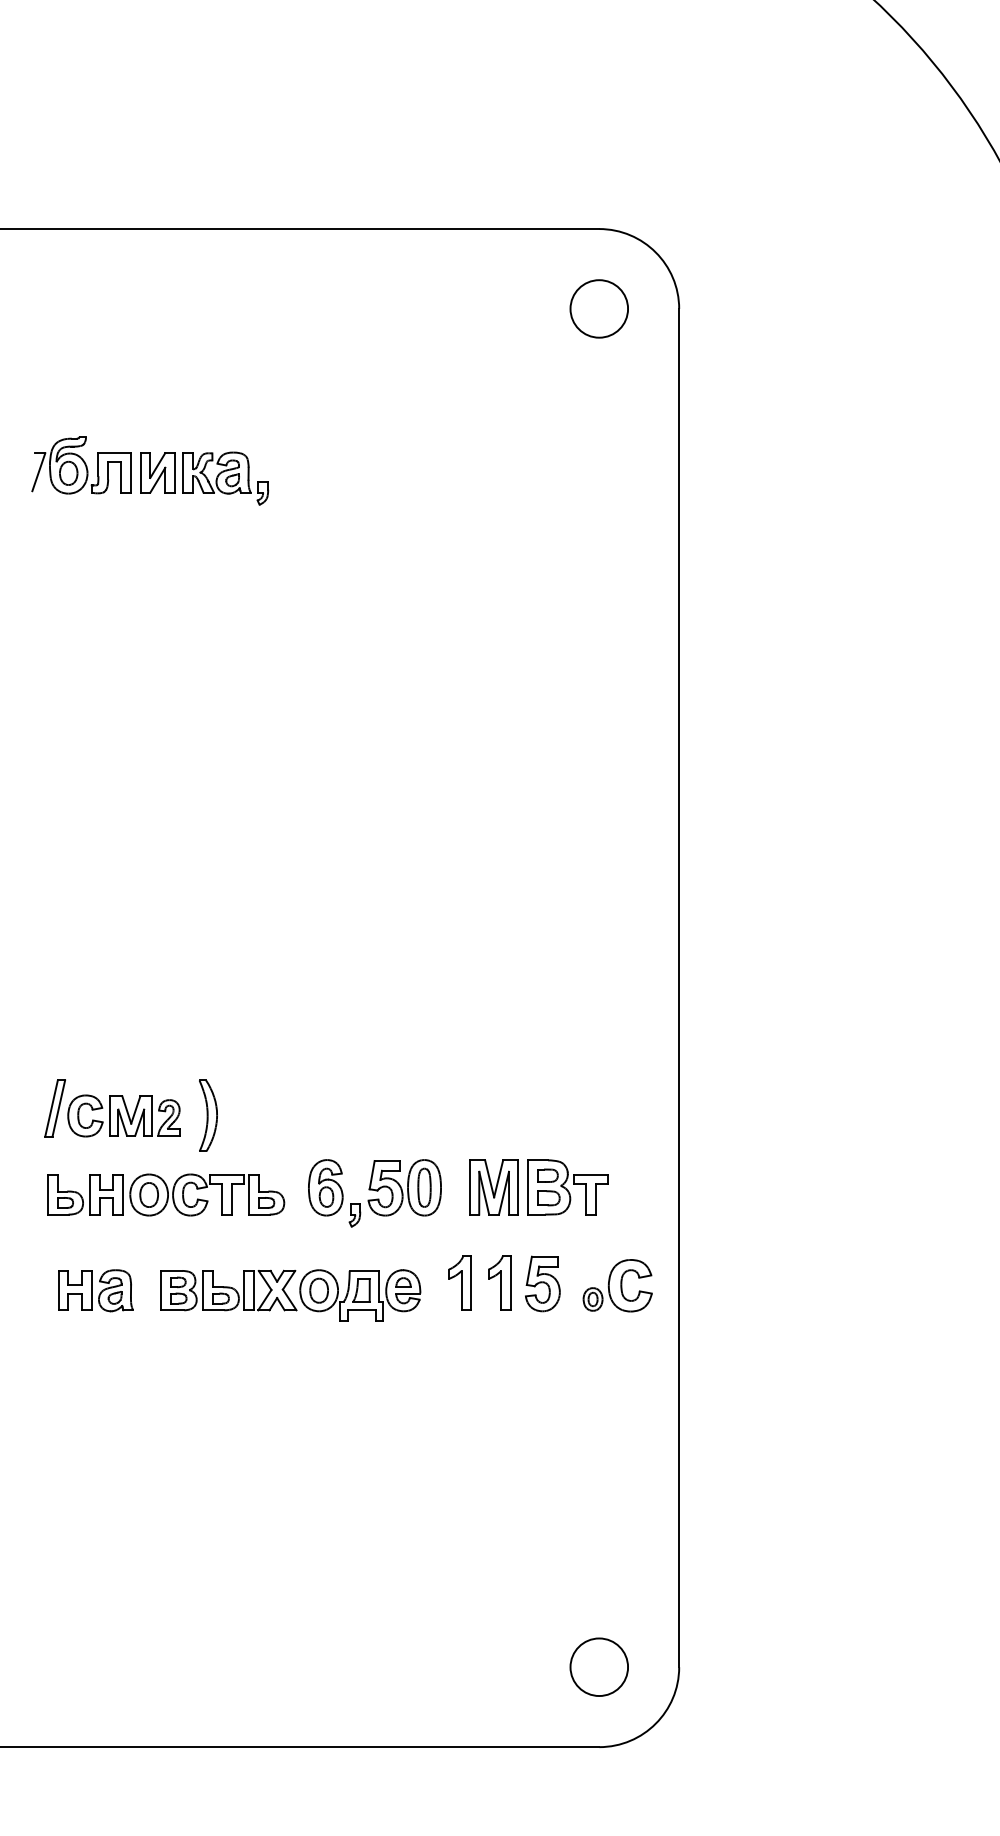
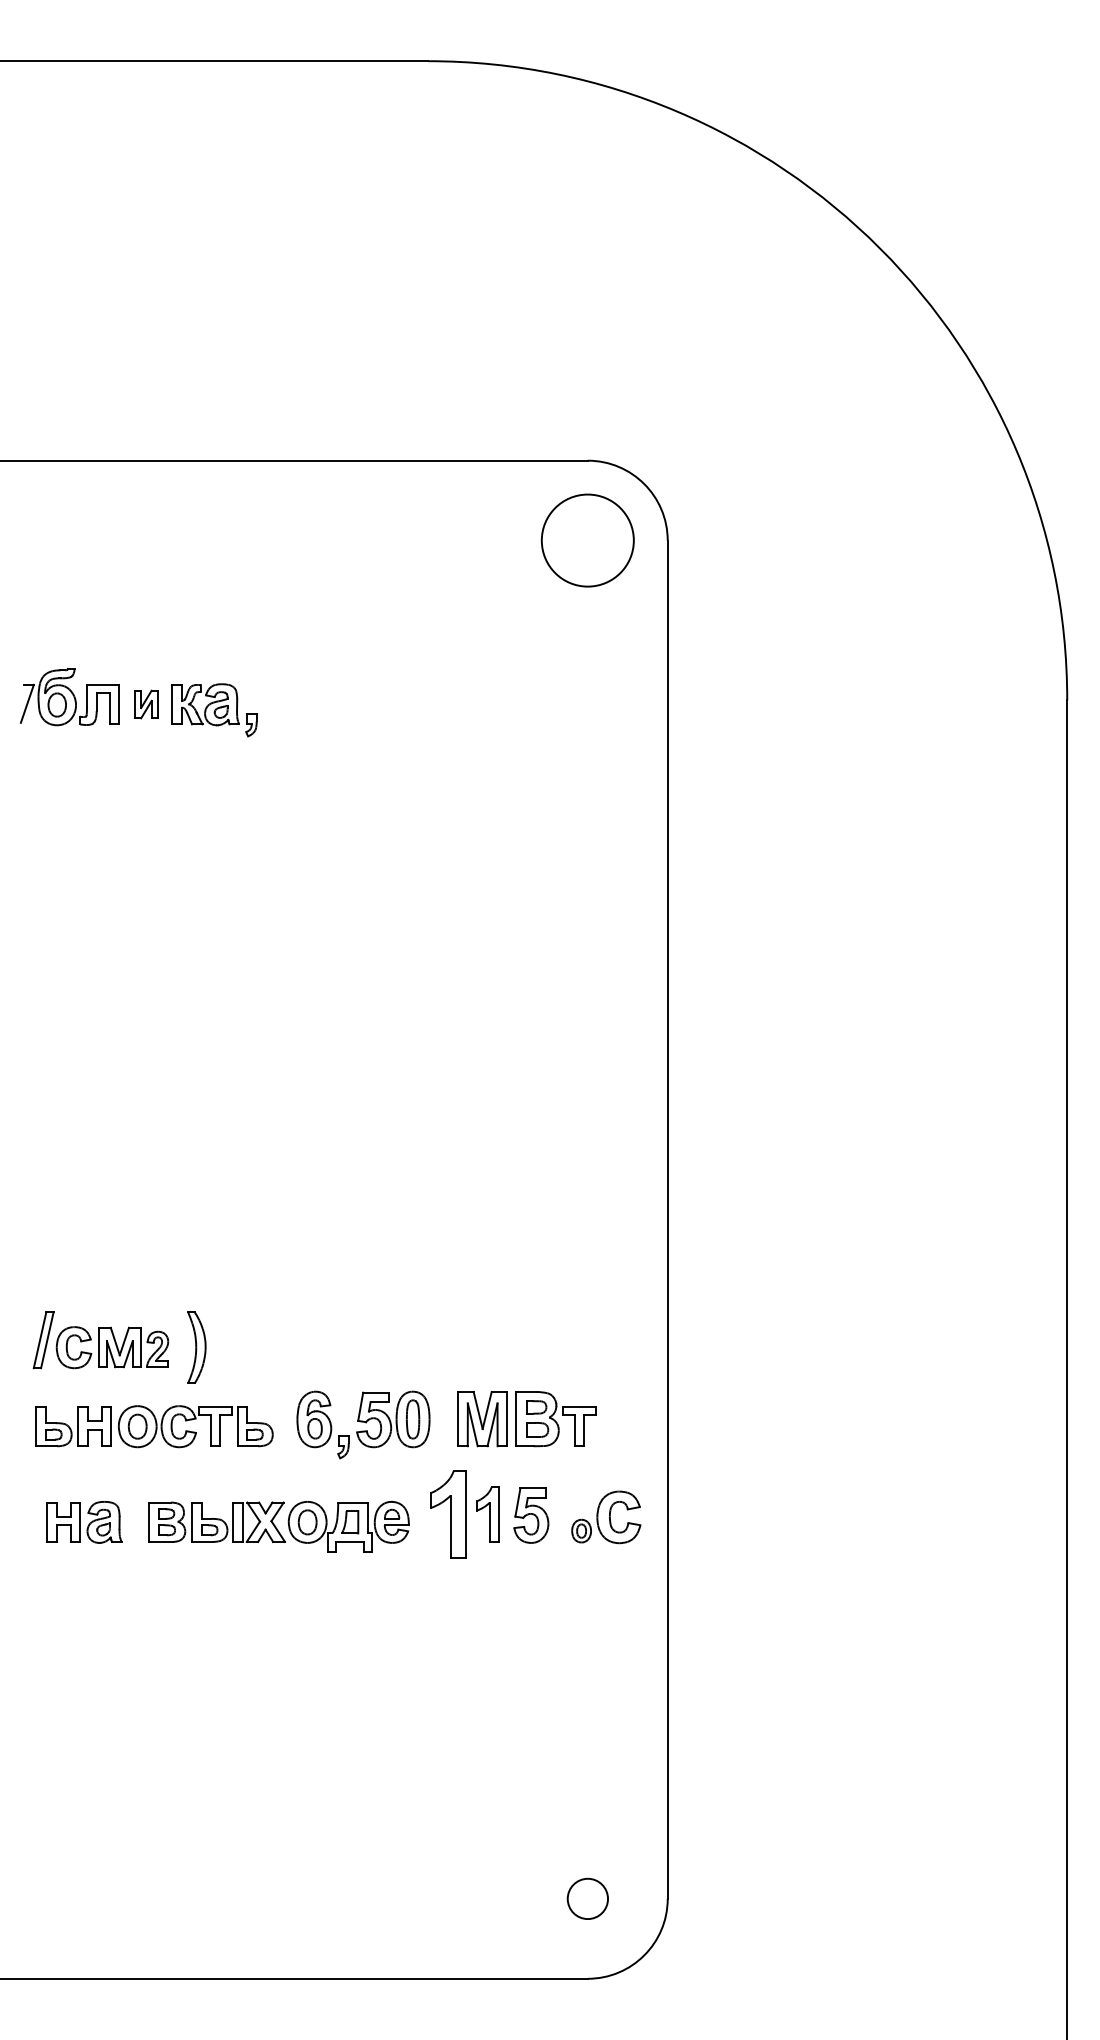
circle: (598, 308) -> (587, 540), size x1.6
part: (157, 472) -> (146, 704), size x0.7
part: (459, 1282) -> (448, 1514), size x1.6
circle: (598, 1666) -> (587, 1898), size x0.7

